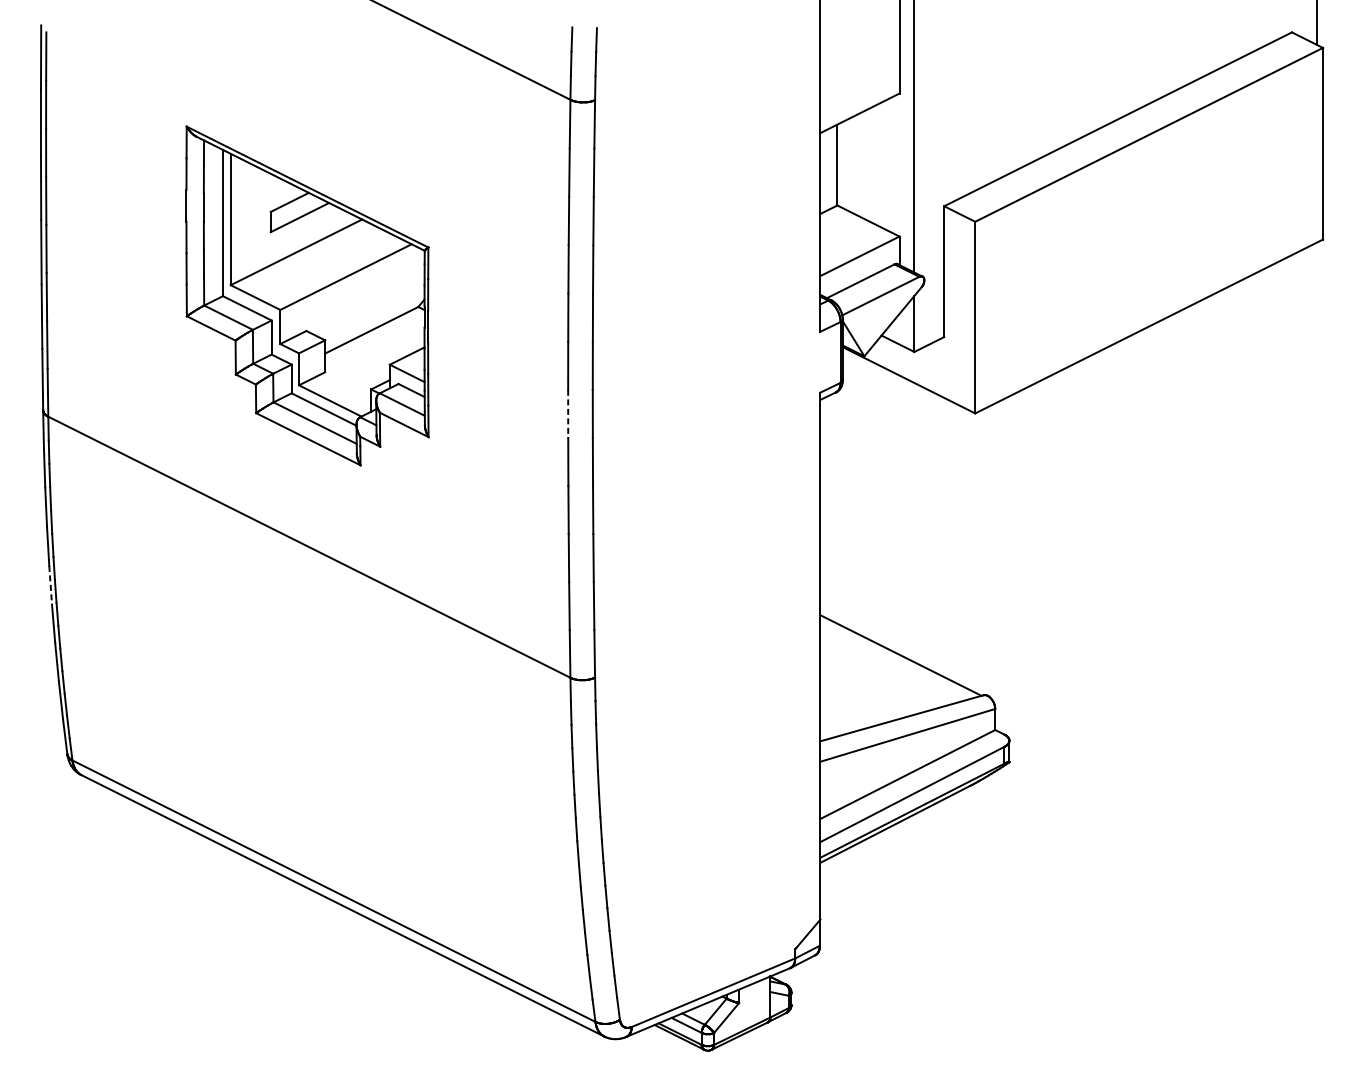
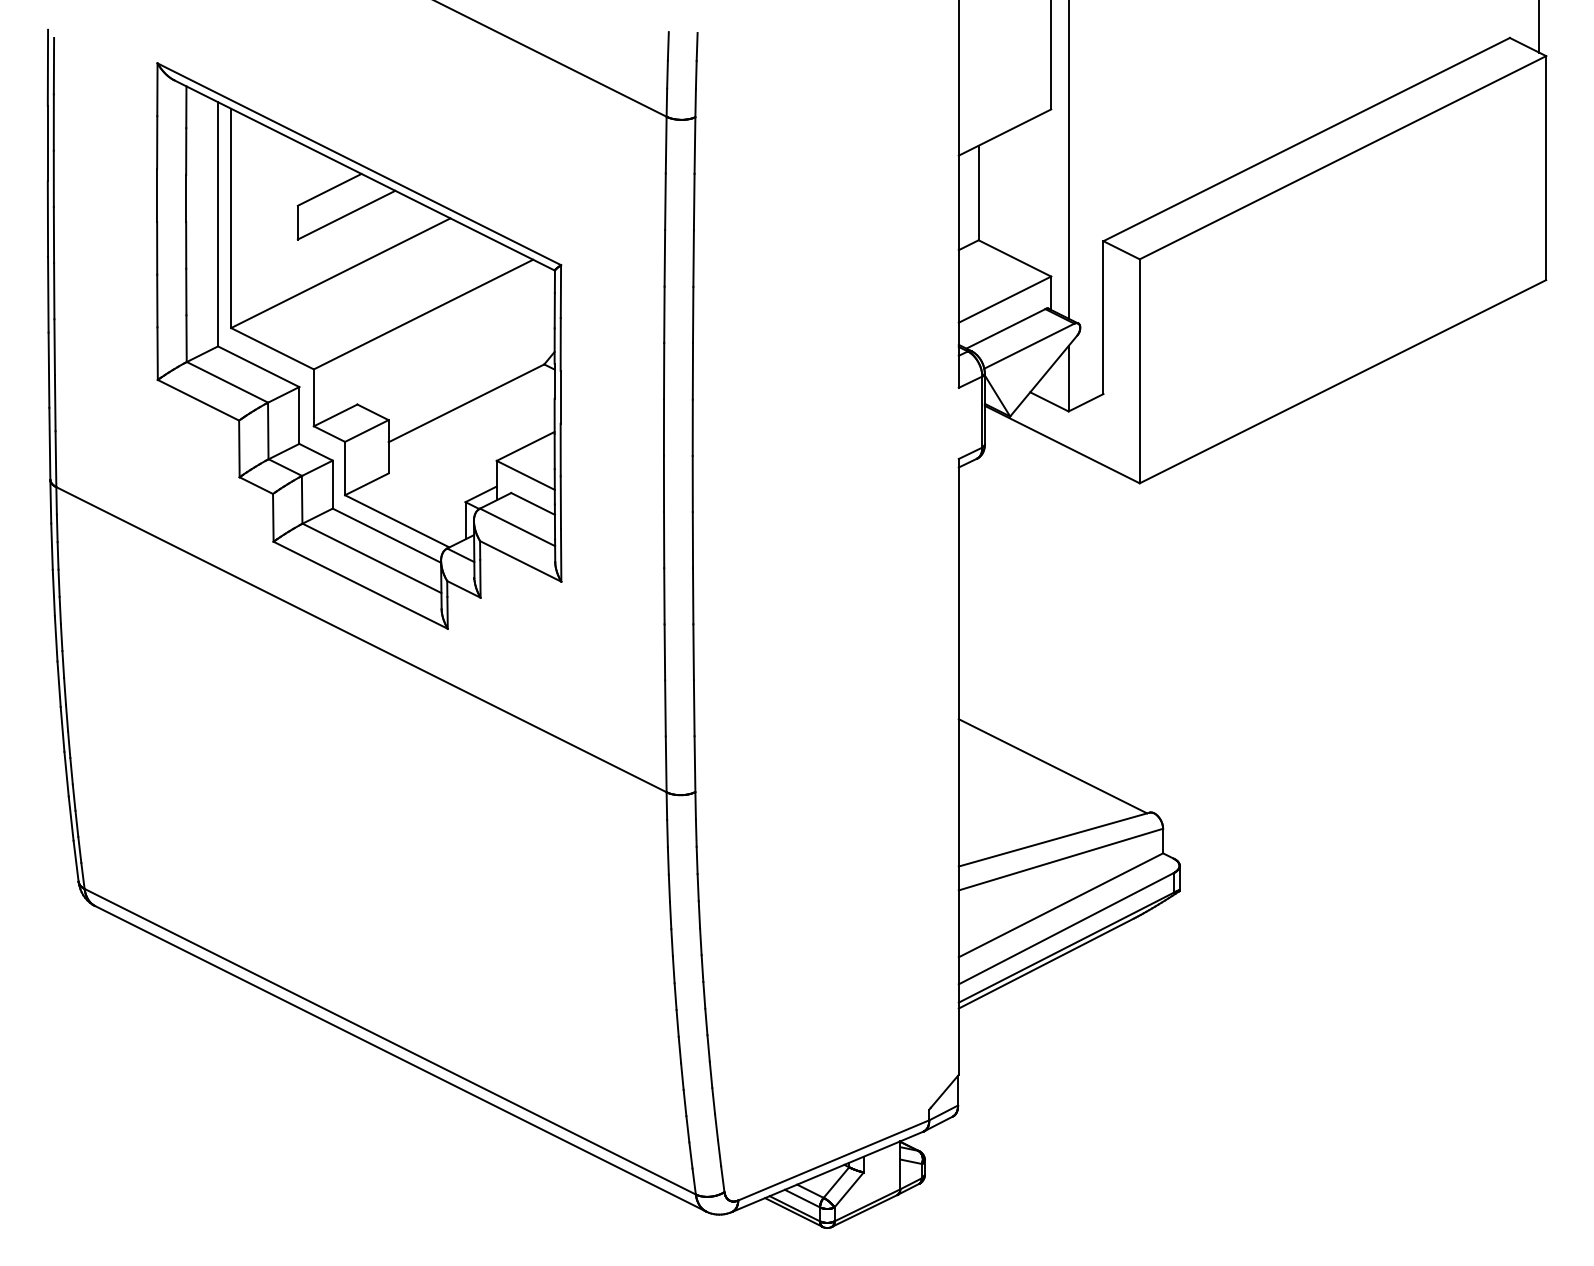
part: (307, 295) -> (359, 345), size x1.43
line: (567, 414) -> (663, 484), dashed -> solid
line: (50, 585) -> (59, 684), dashed -> solid

